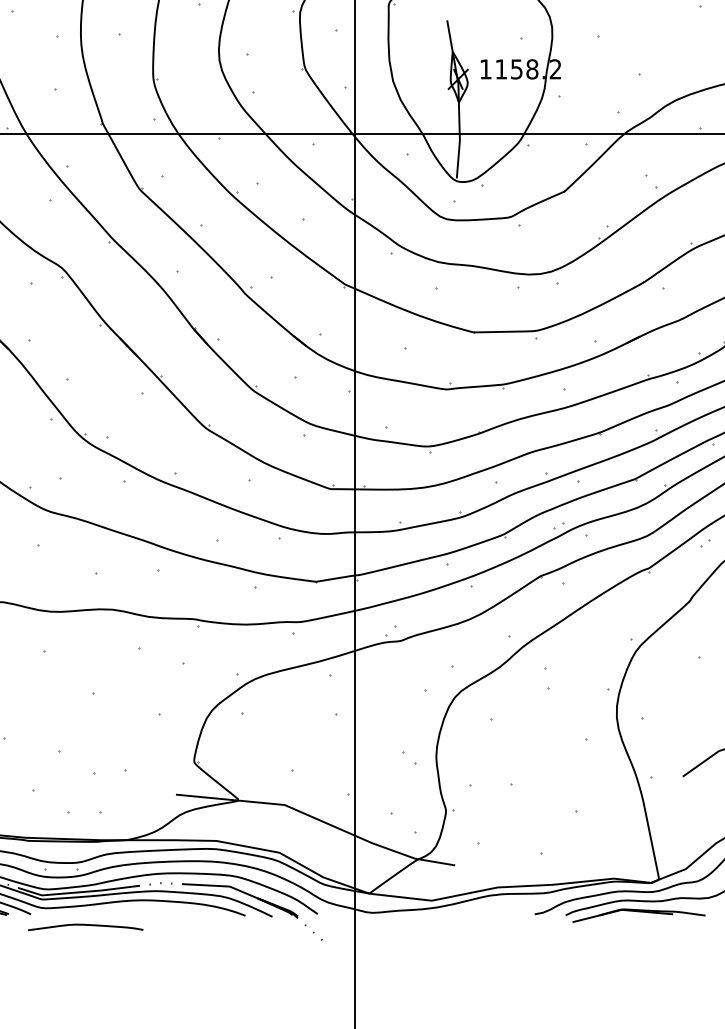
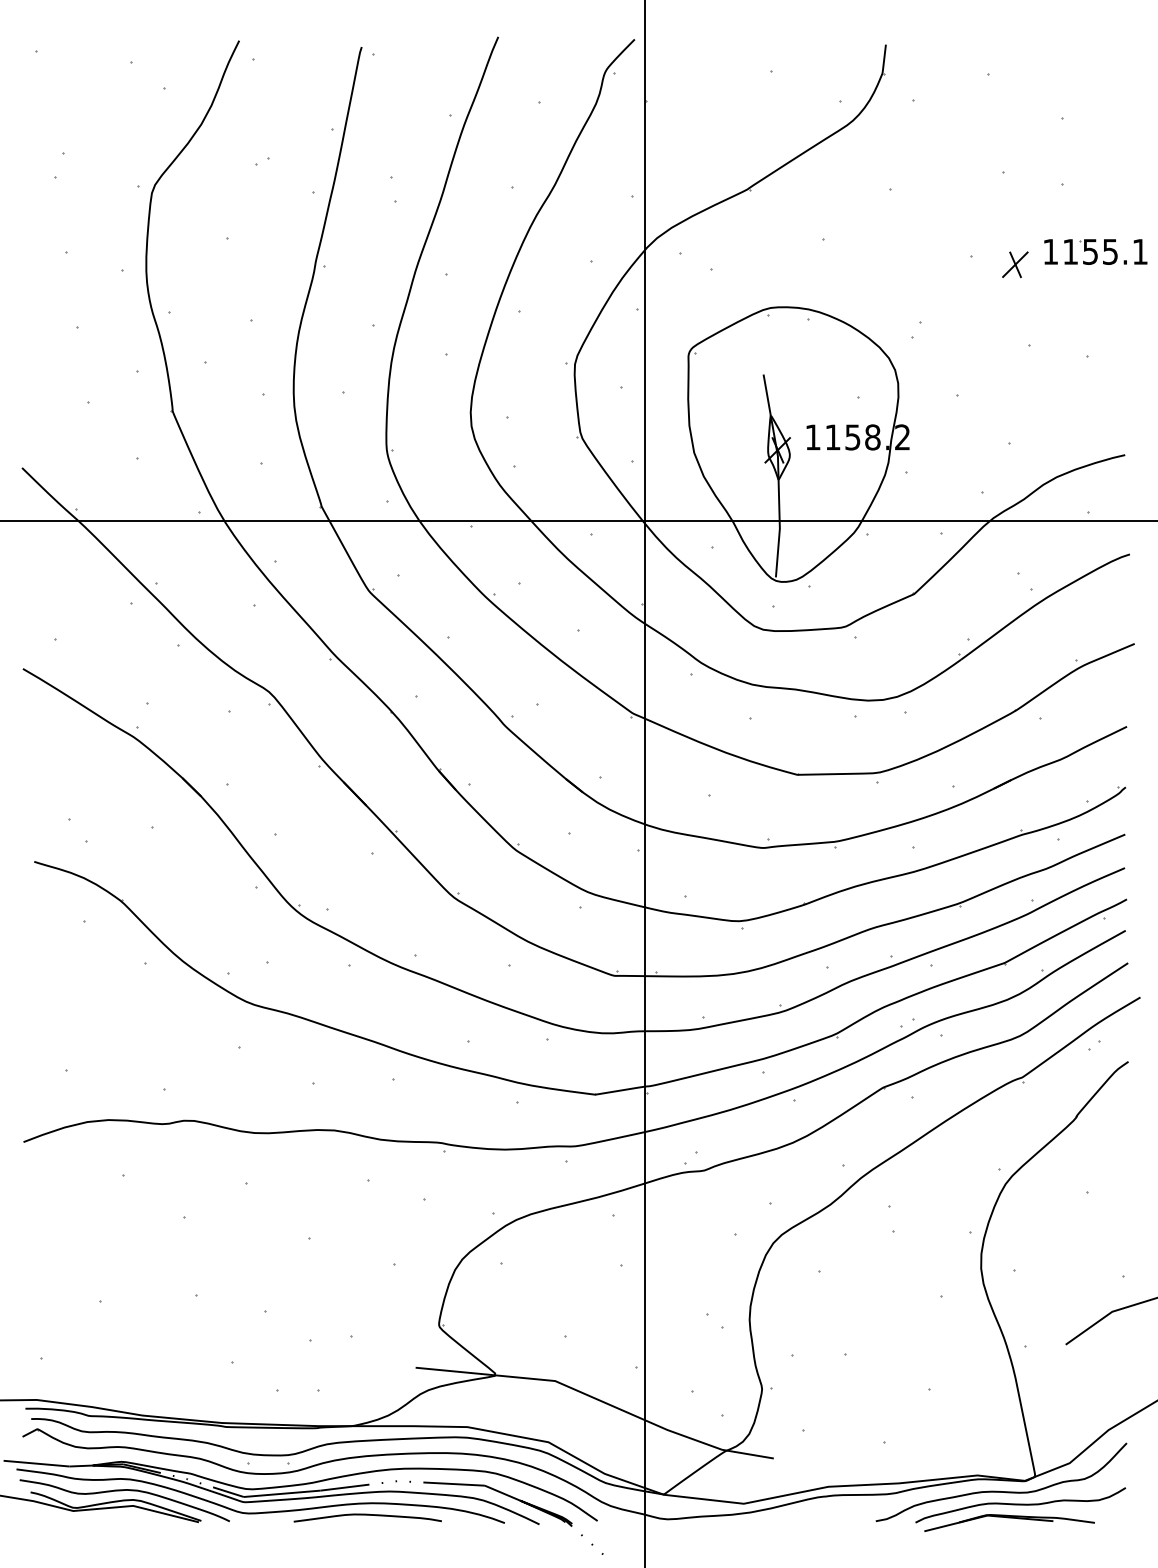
curve: (85, 925) -> (367, 1515), moved

